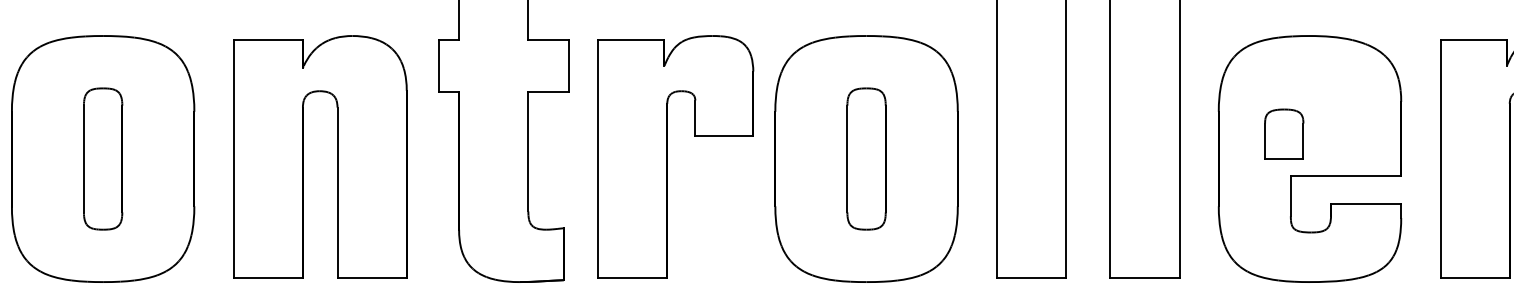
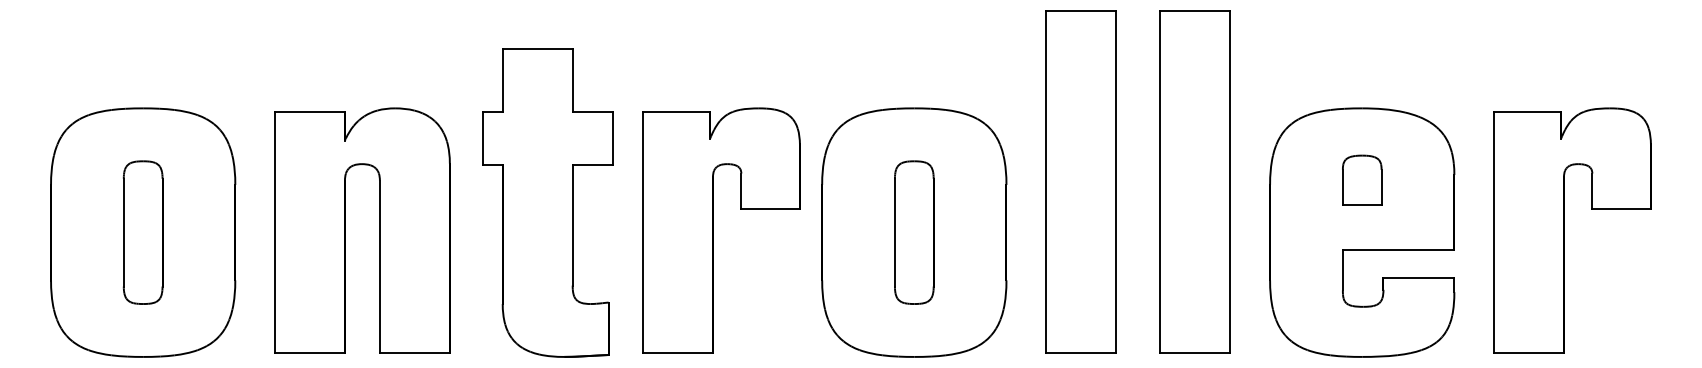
part: (1284, 133) -> (1362, 179), moved

